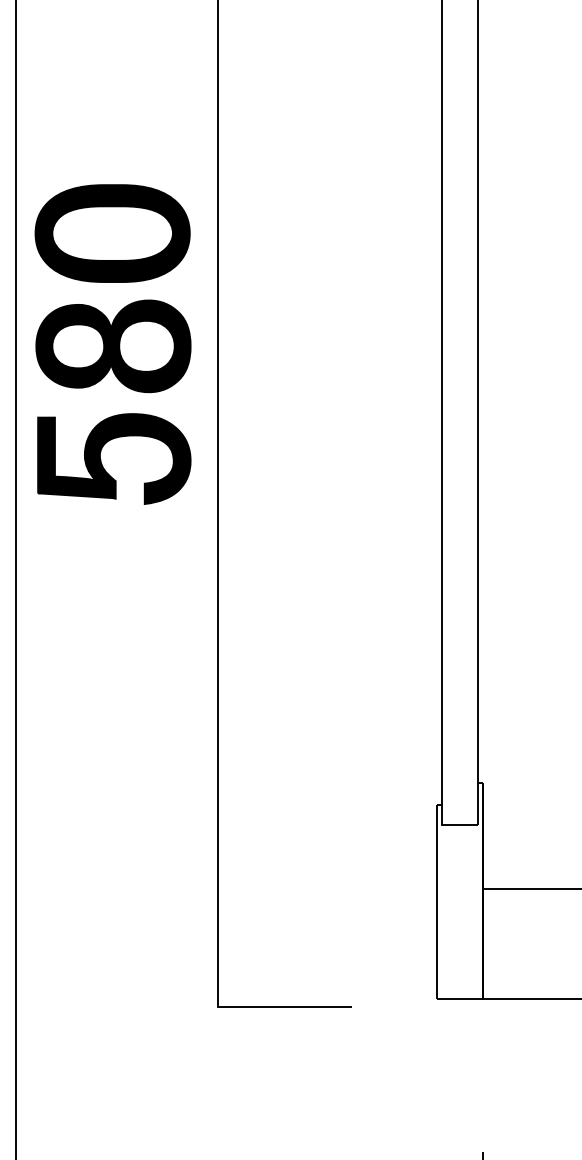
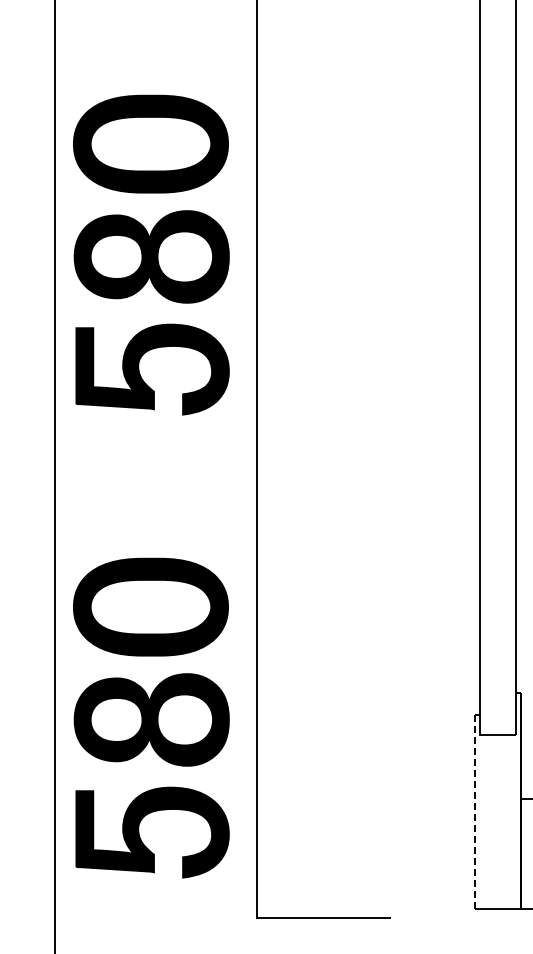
part: (112, 807) -> (150, 718), added
line: (437, 901) -> (475, 812), solid -> dashed

